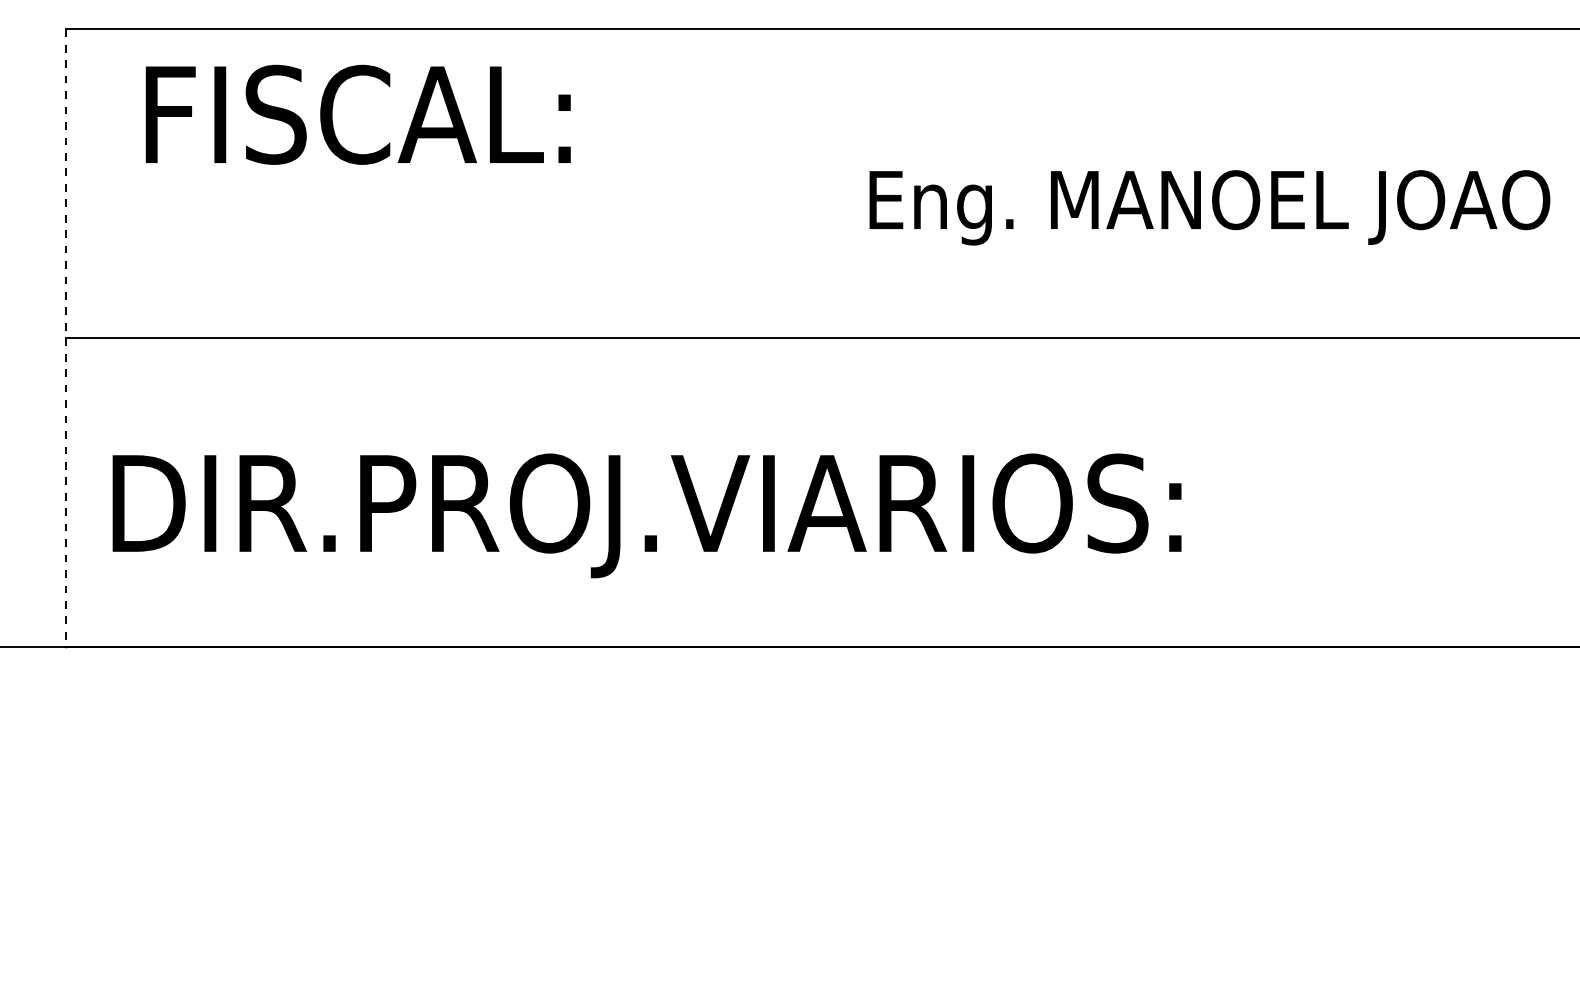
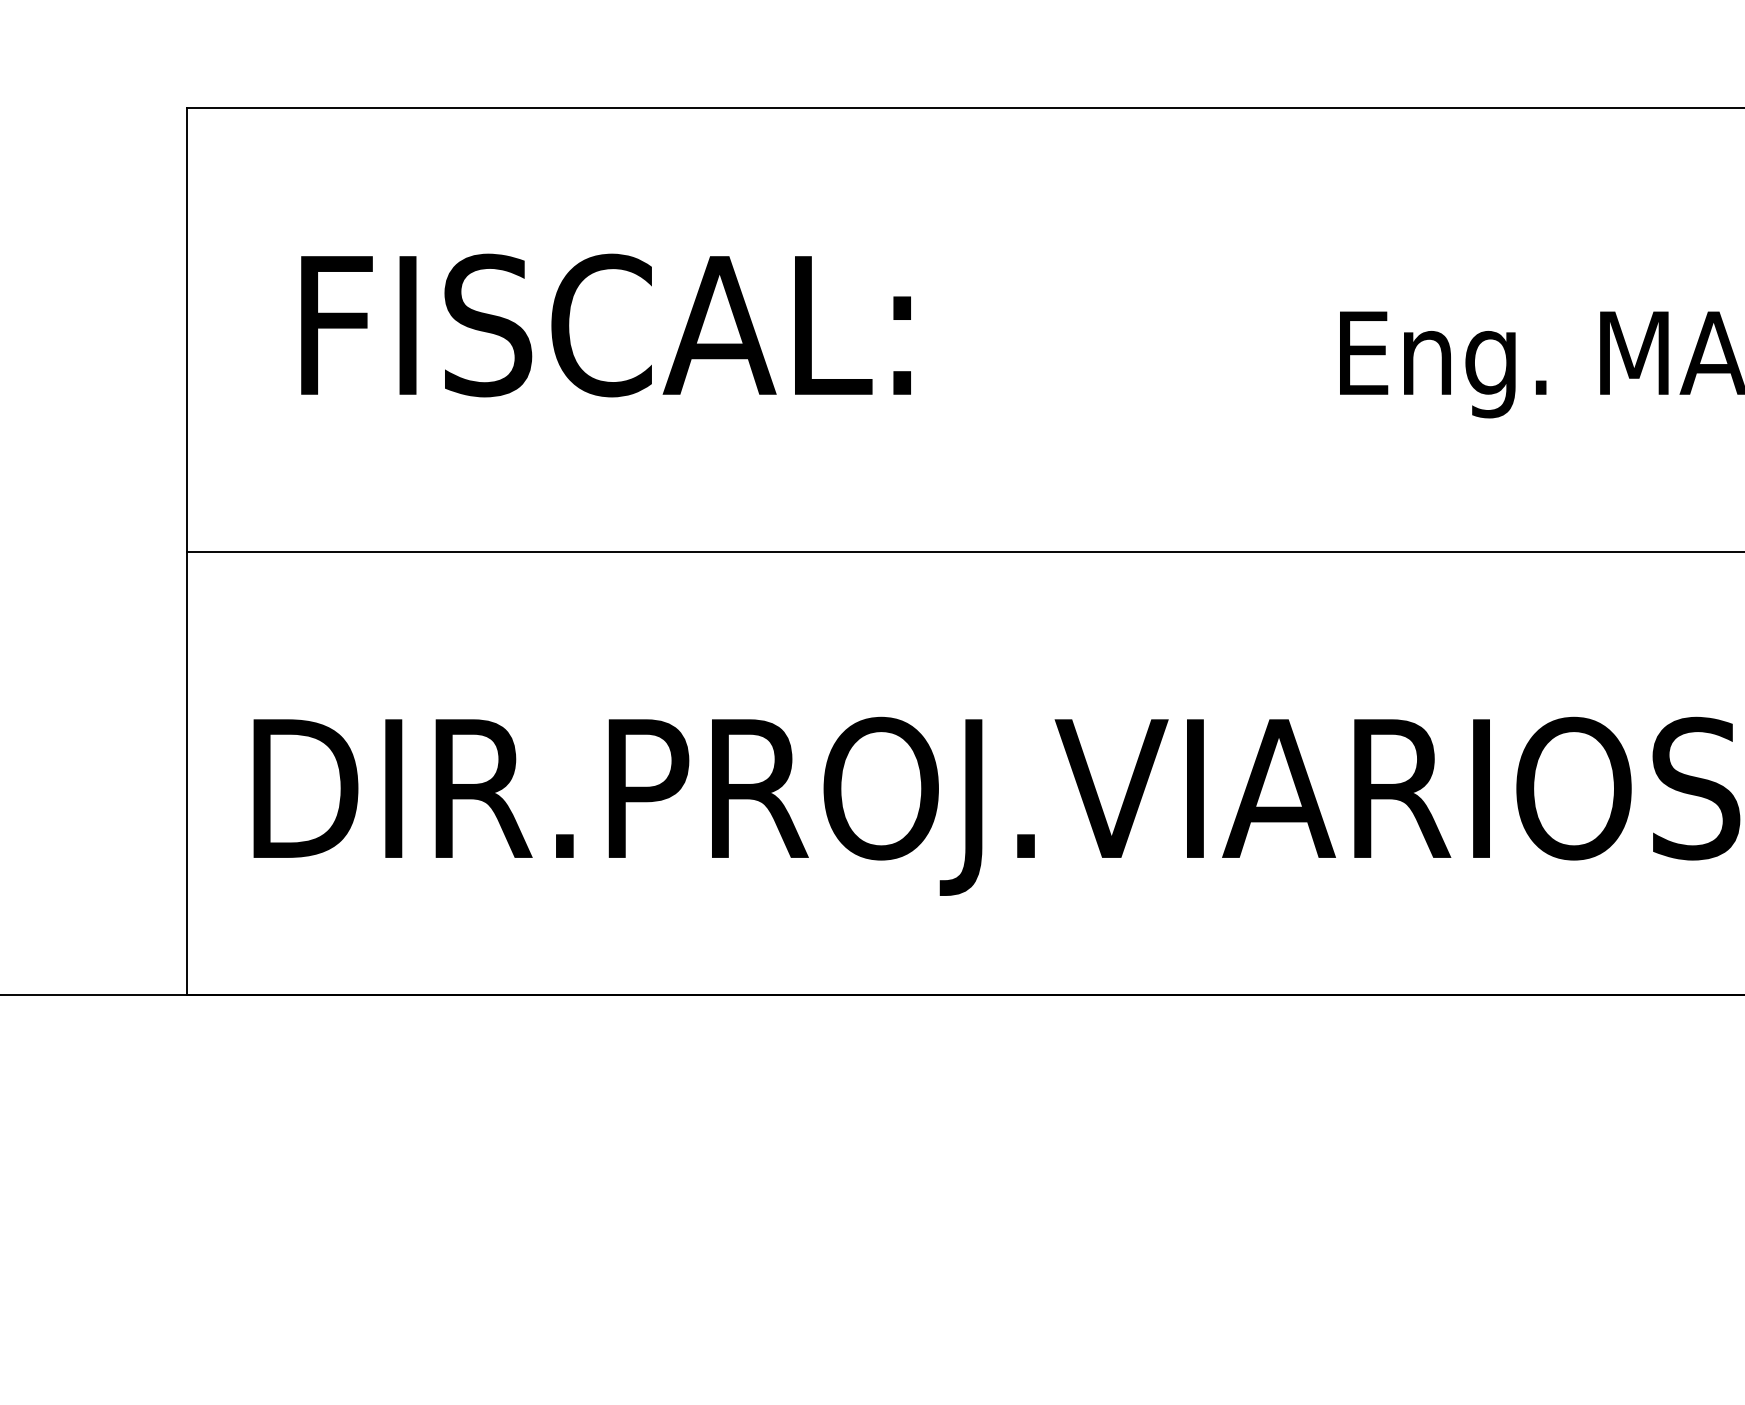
text: (357, 114) -> (604, 325), moved
line: (66, 338) -> (187, 551), dashed -> solid

